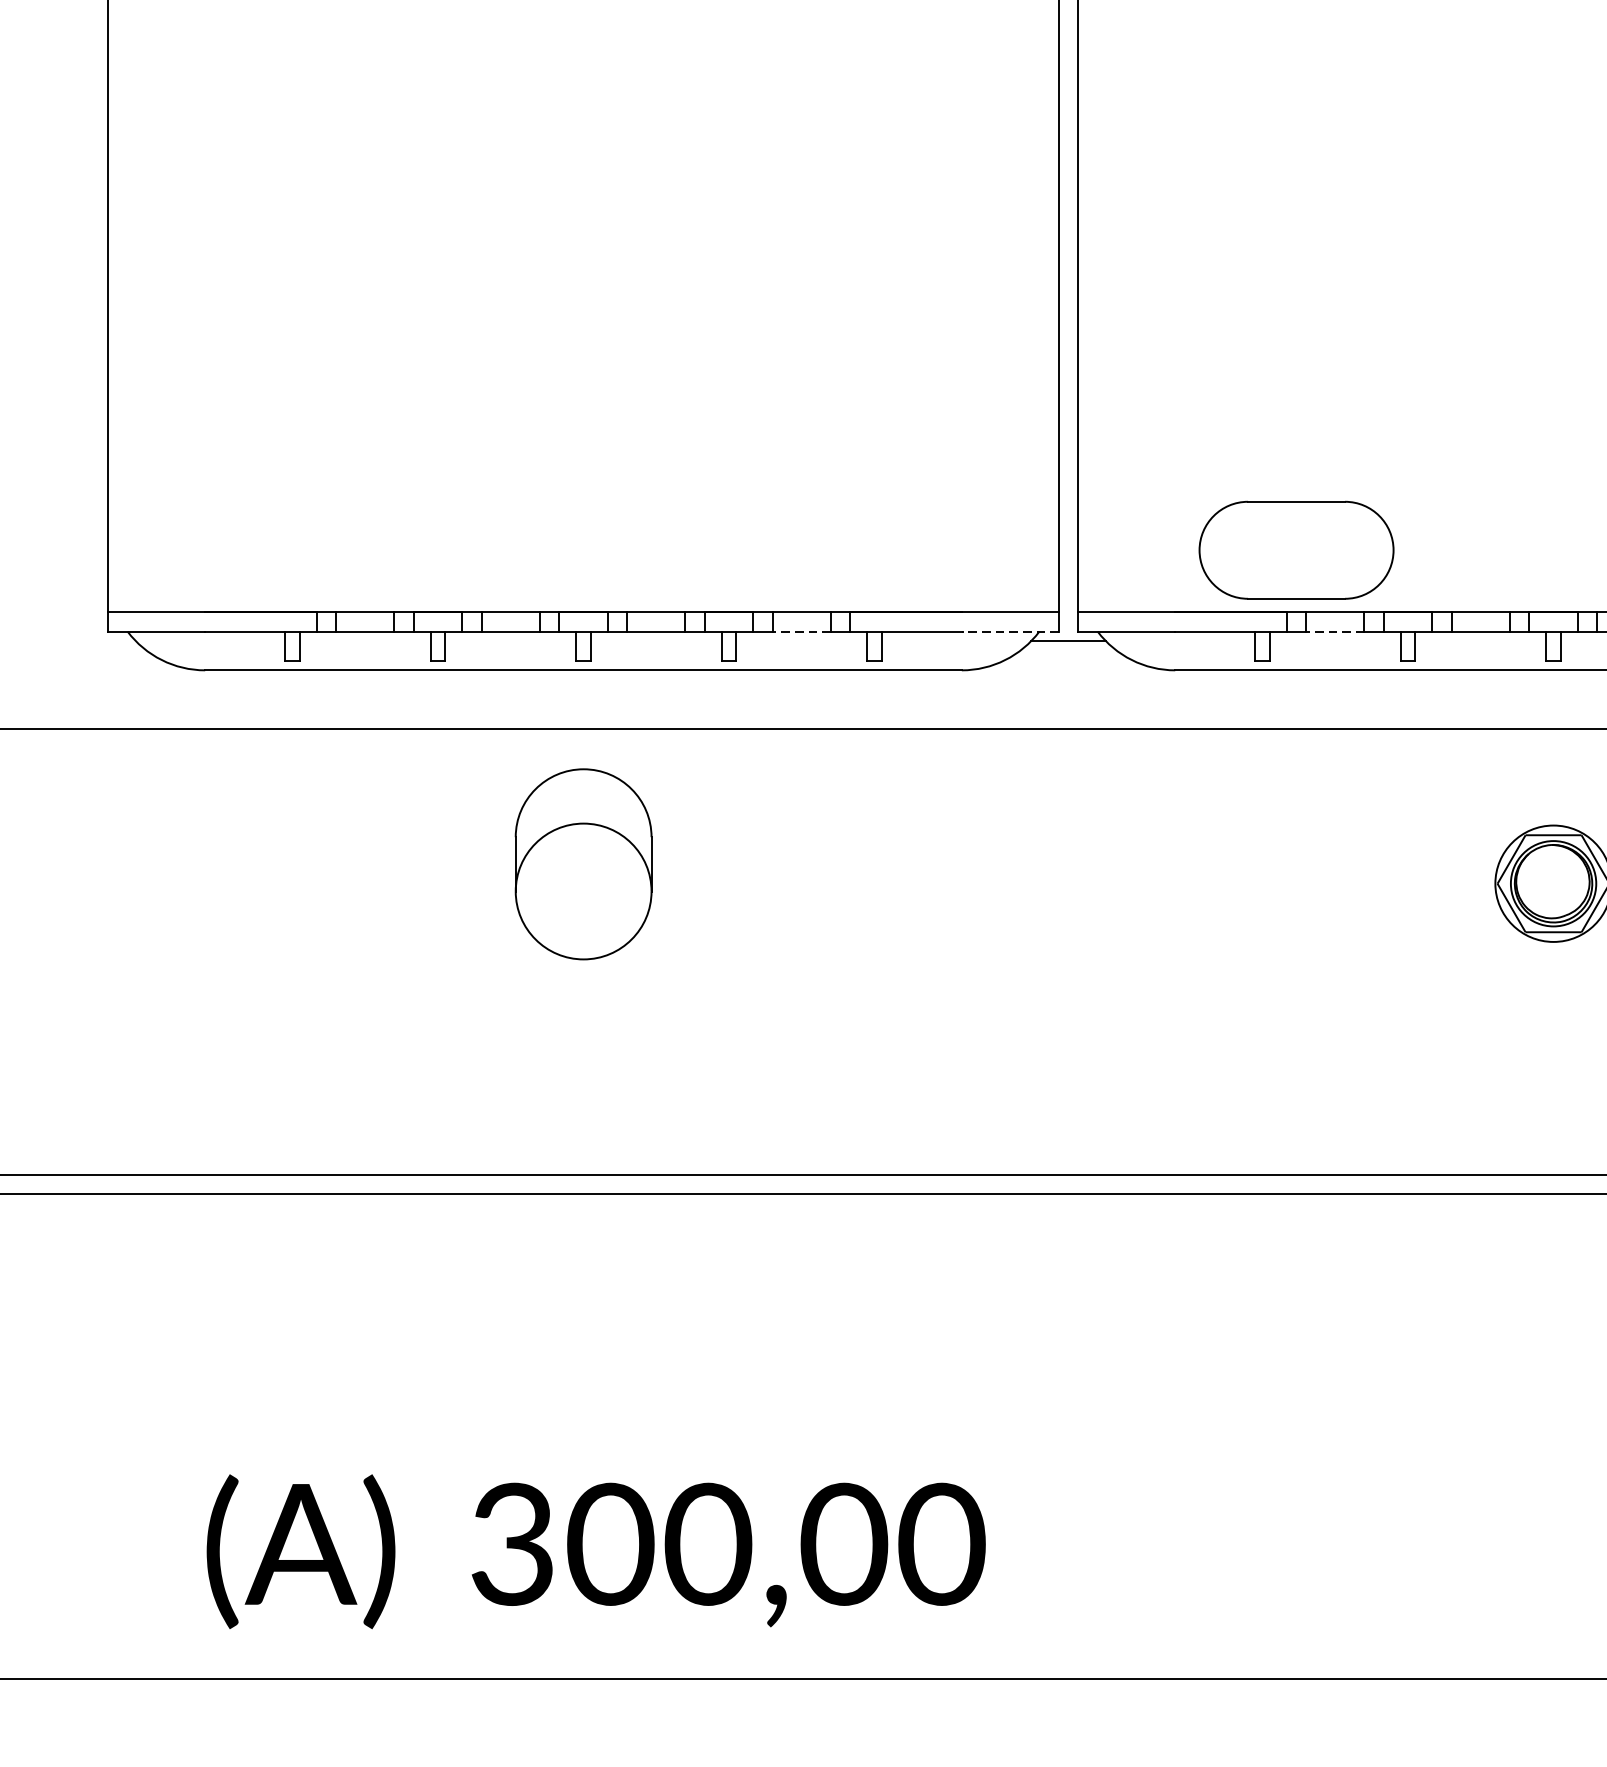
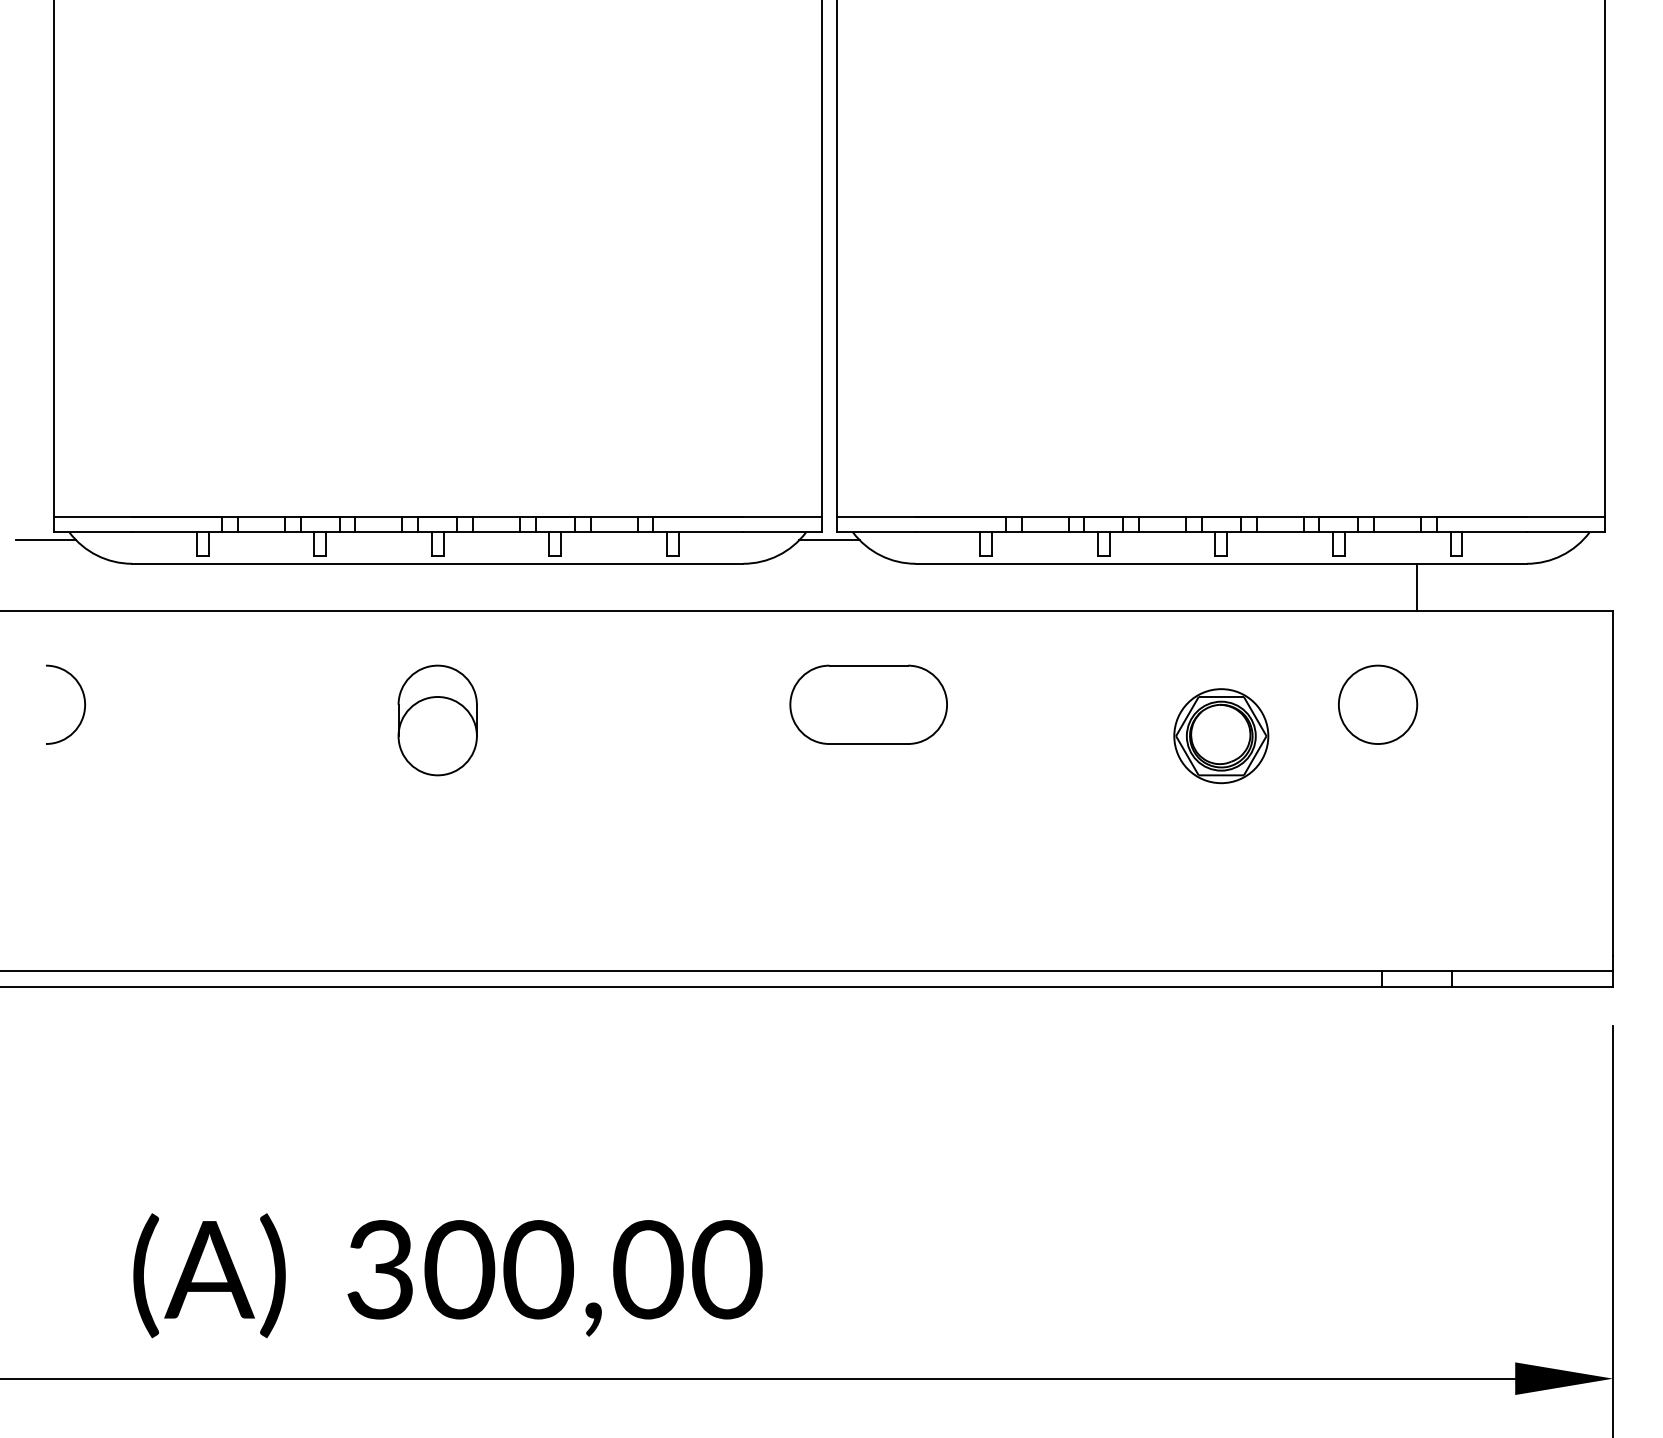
part: (1296, 549) -> (868, 704), moved
line: (802, 631) -> (614, 532), dashed -> solid
line: (1010, 631) -> (782, 532), dashed -> solid
line: (1335, 631) -> (1045, 532), dashed -> solid
line: (97, 641) -> (45, 540), added
arc: (144, 838) -> (83, 699), added
part: (583, 864) -> (437, 720), size x0.71

